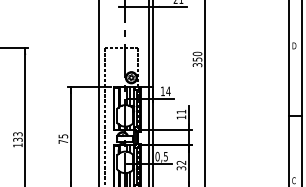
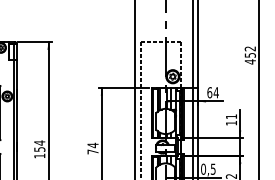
text: (197, 59) -> (250, 55), 350 -> 452
text: (162, 91) -> (209, 92), 14 -> 64
text: (17, 136) -> (39, 145), 133 -> 154
text: (63, 136) -> (93, 145), 75 -> 74

